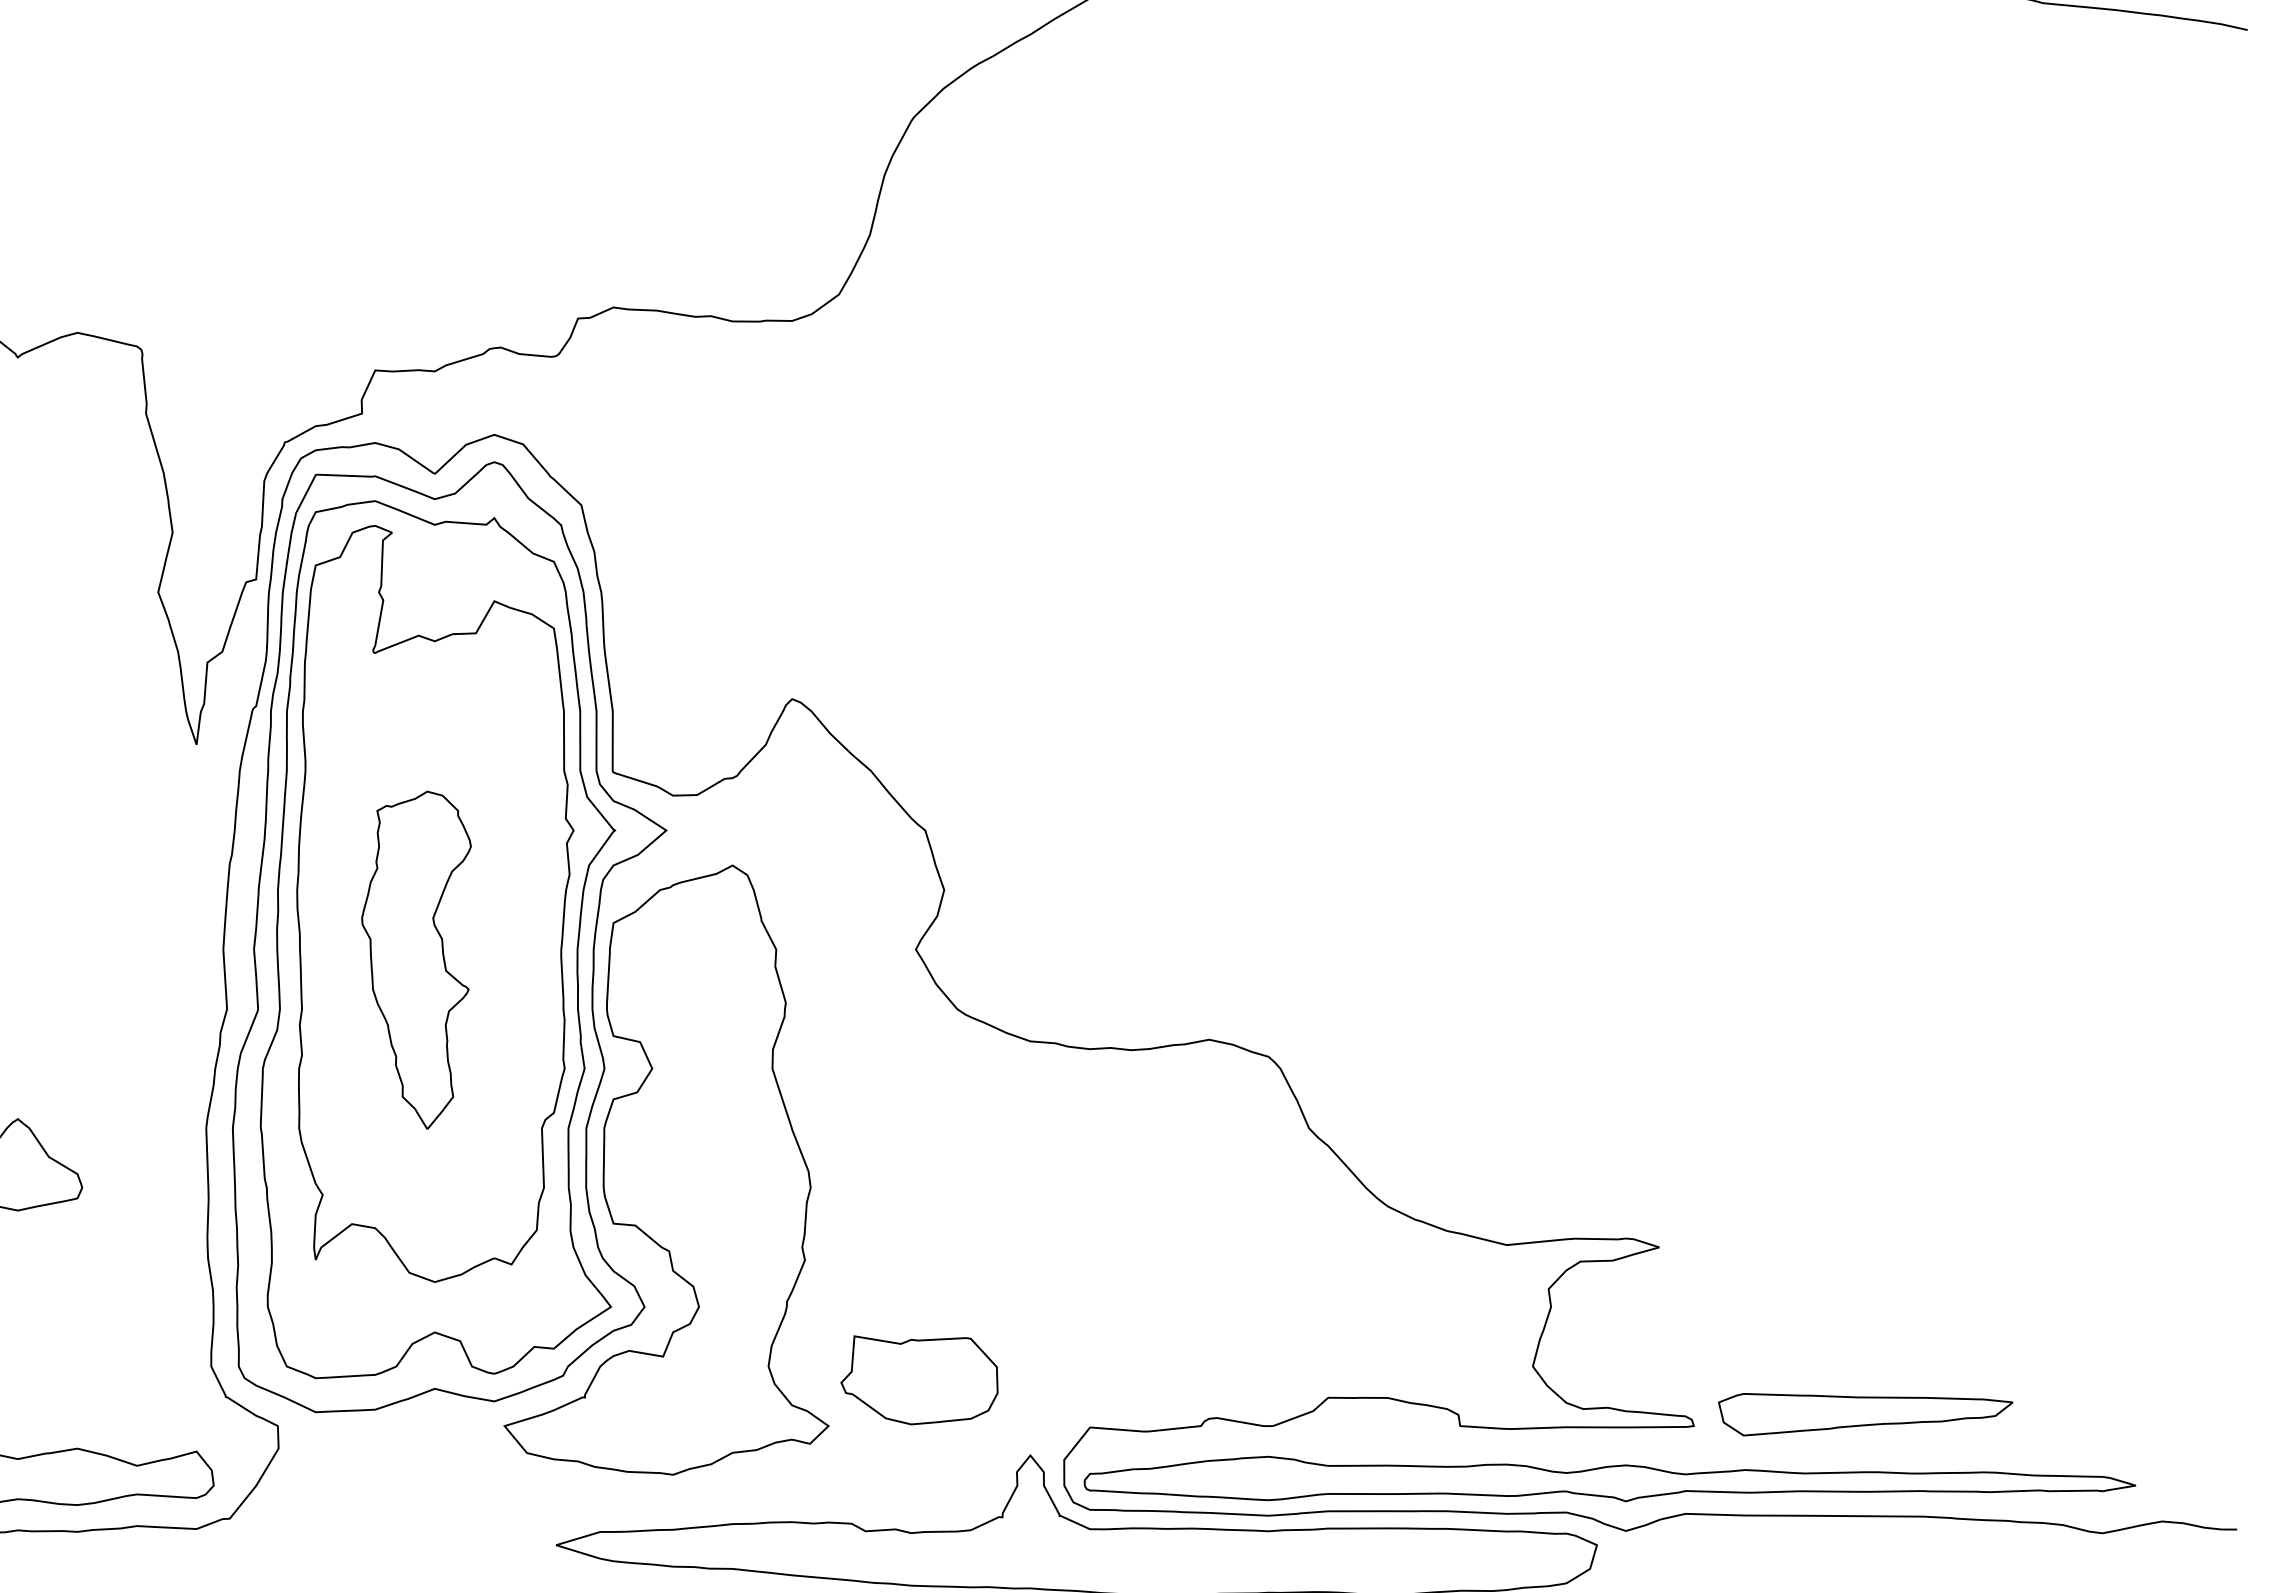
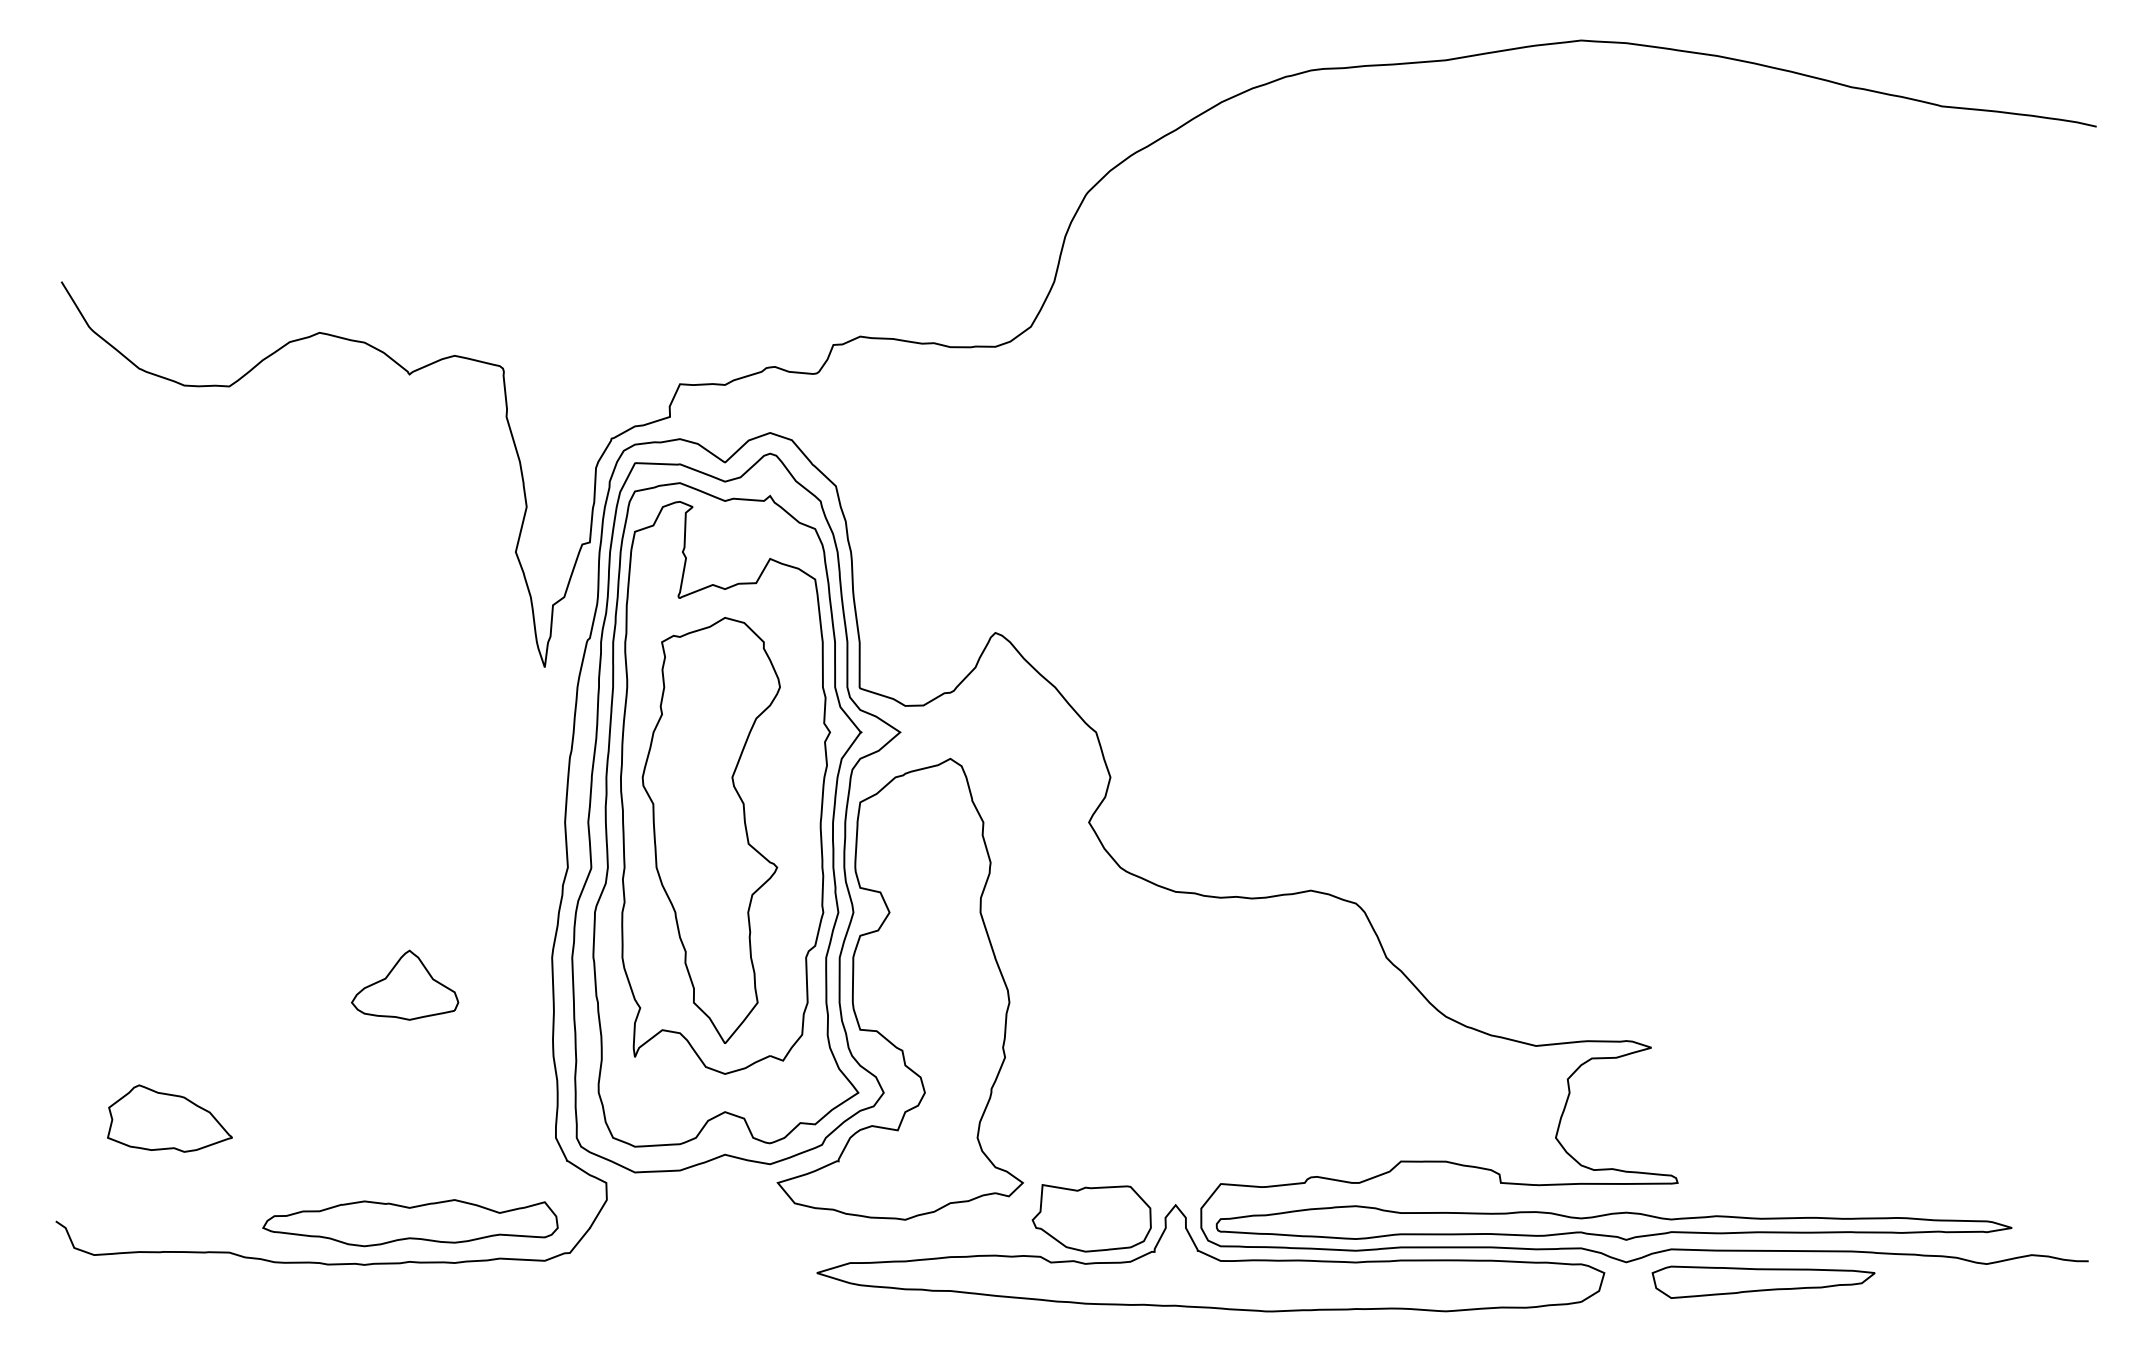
part: (415, 960) -> (710, 830), size x1.67
part: (919, 1380) -> (1091, 1218), moved
part: (1865, 1413) -> (1763, 1281), moved

